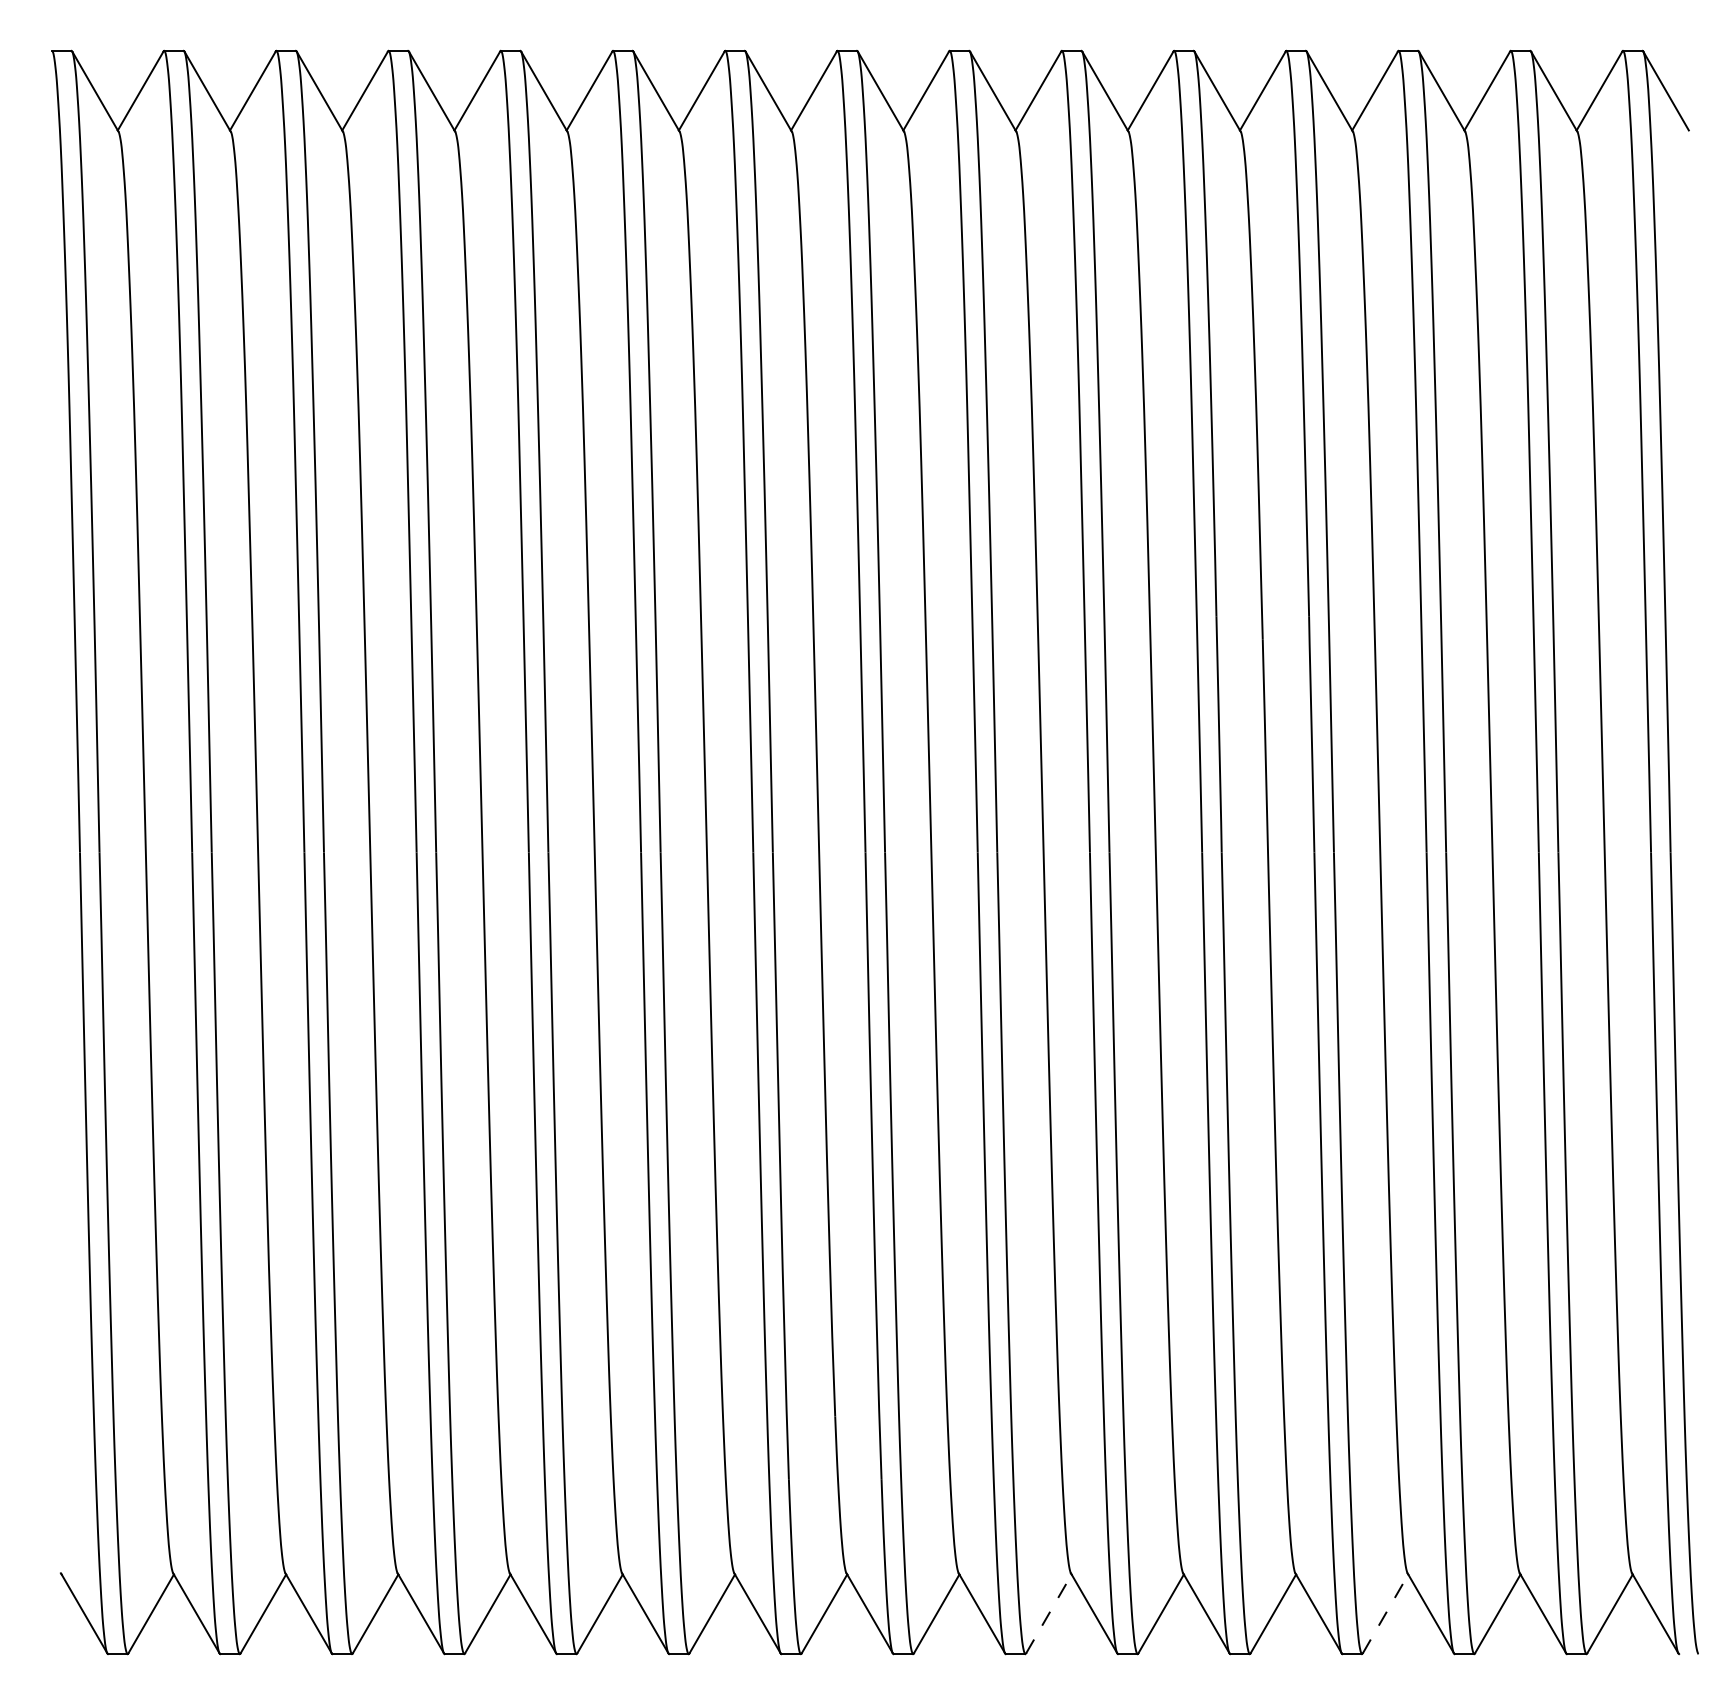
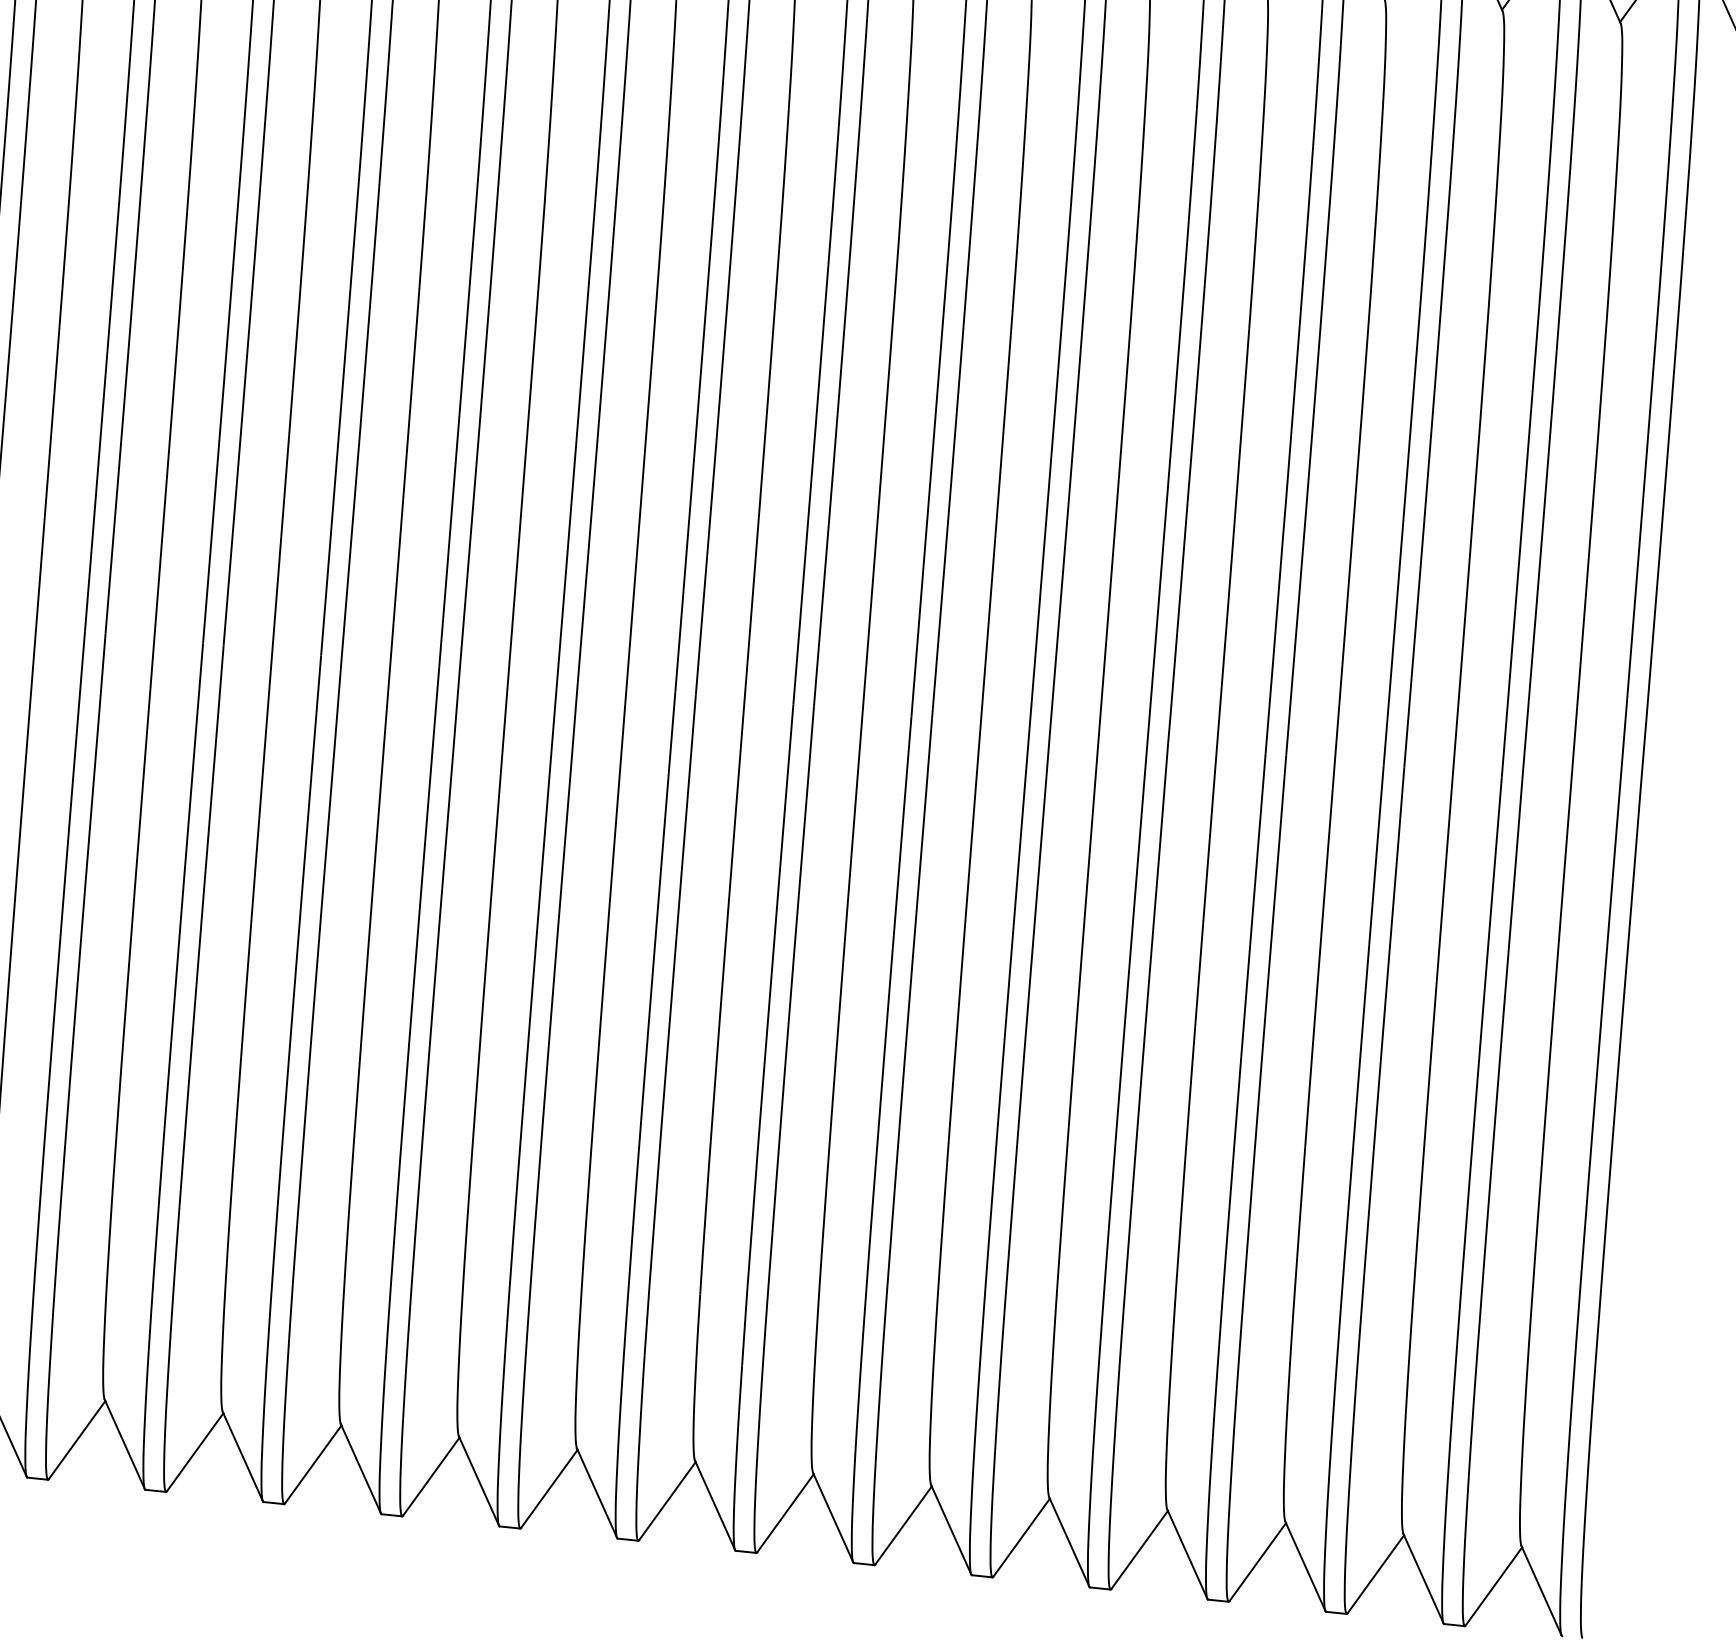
line: (1048, 1613) -> (903, 1524), dashed -> solid
line: (1385, 1613) -> (1257, 1561), dashed -> solid

